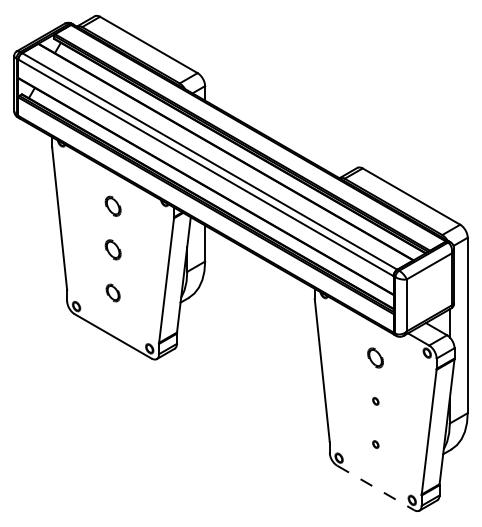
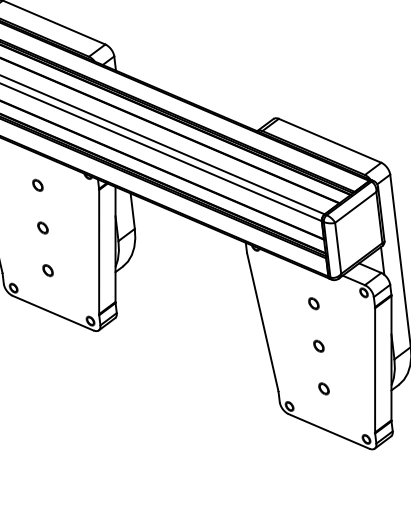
part: (112, 206) -> (37, 185), size x0.62
part: (112, 249) -> (42, 227), size x0.62
part: (112, 292) -> (47, 270), size x0.71
part: (375, 357) -> (313, 303), size x0.62
part: (375, 401) -> (318, 346), size x1.67
part: (375, 444) -> (323, 388), size x1.67
line: (376, 488) -> (329, 431), dashed -> solid

